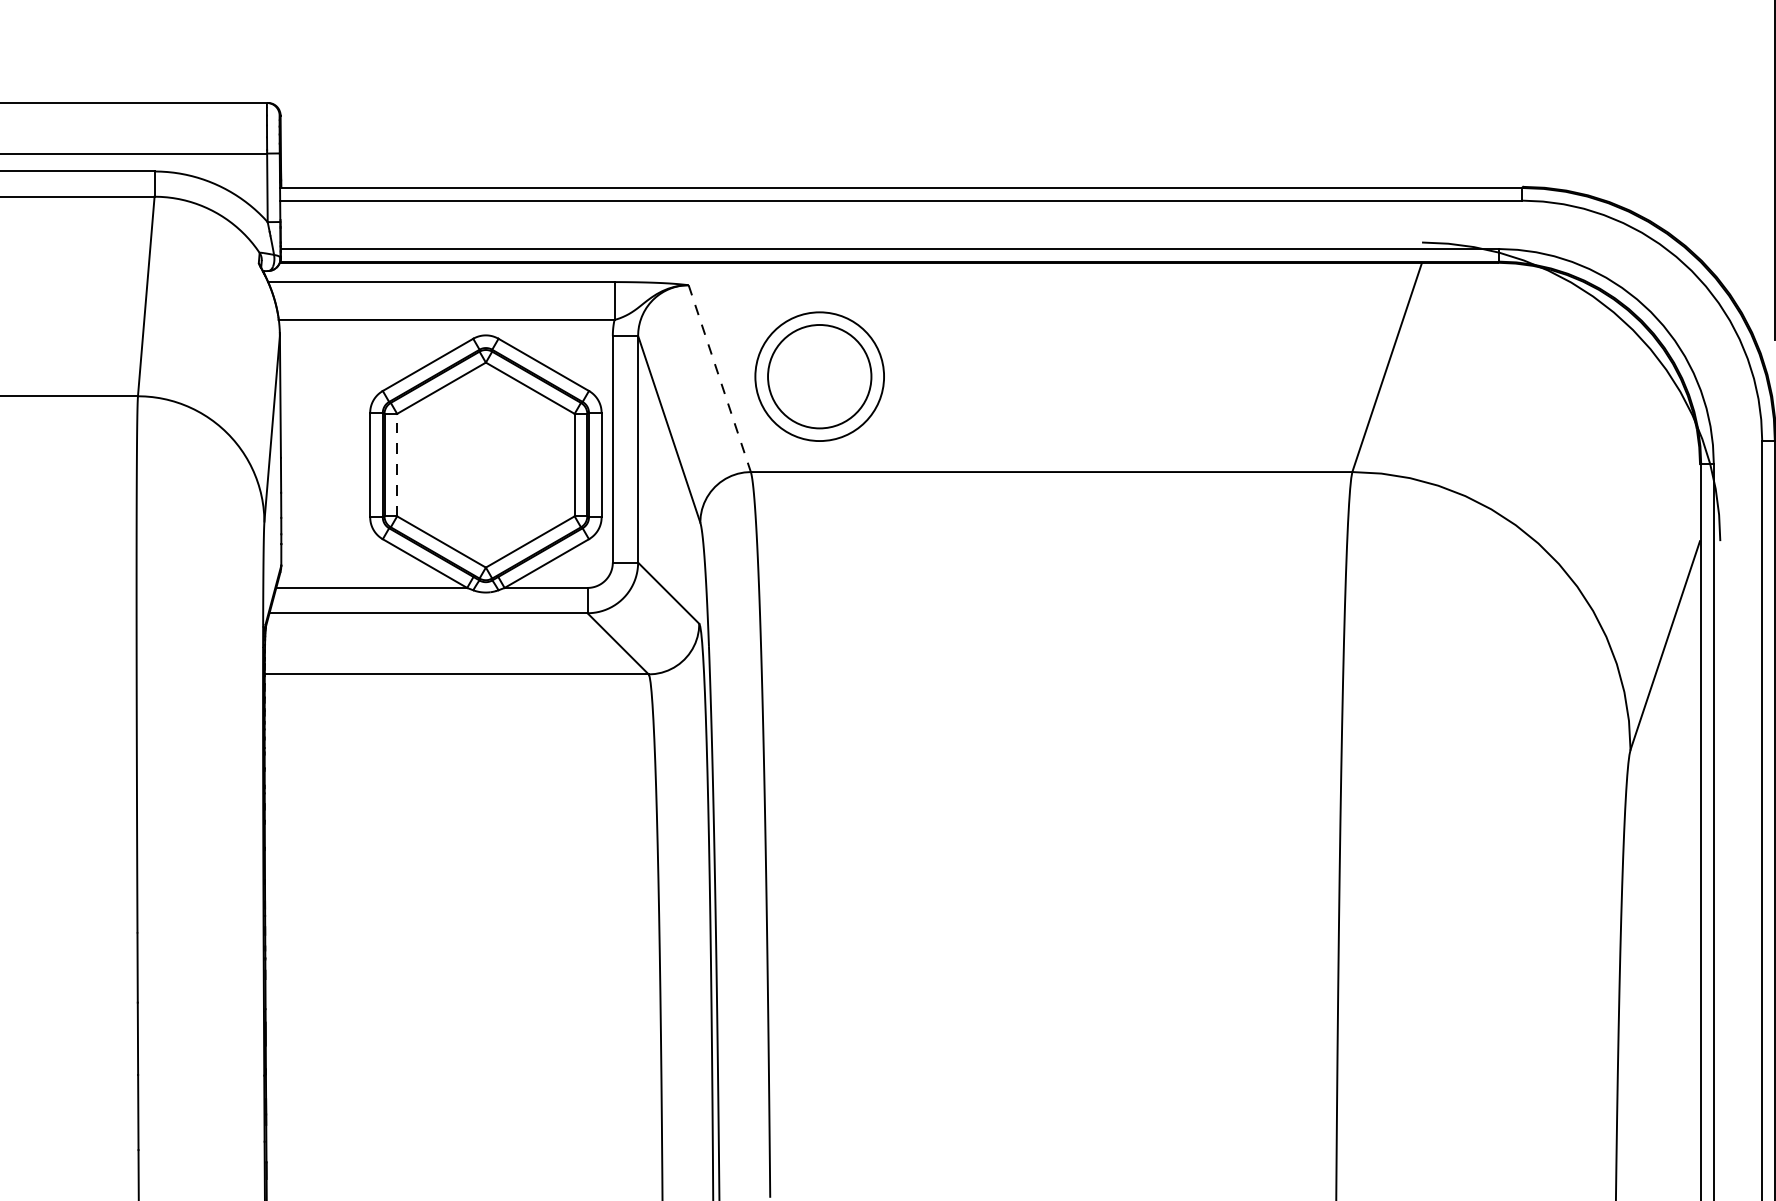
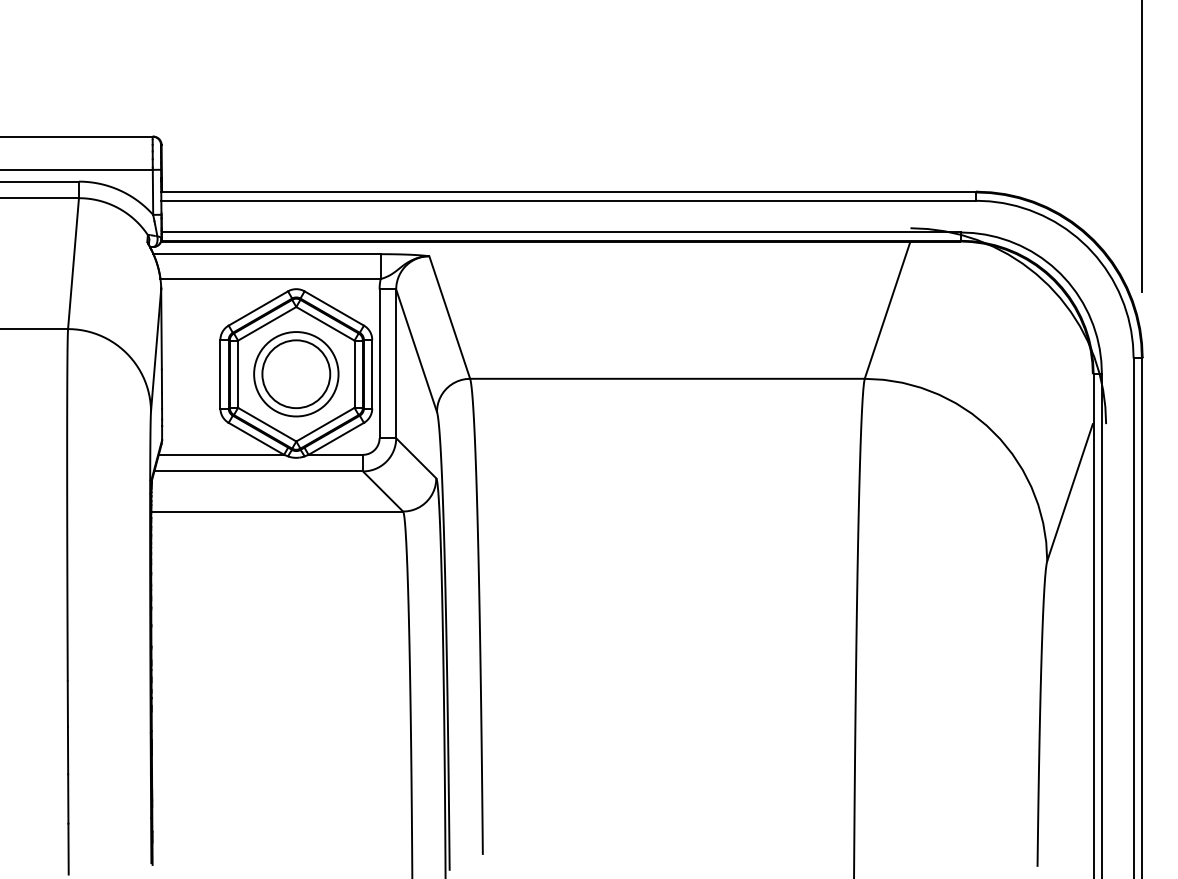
part: (819, 377) -> (296, 374), moved
line: (719, 378) -> (449, 317), dashed -> solid
line: (397, 465) -> (238, 374), dashed -> solid

